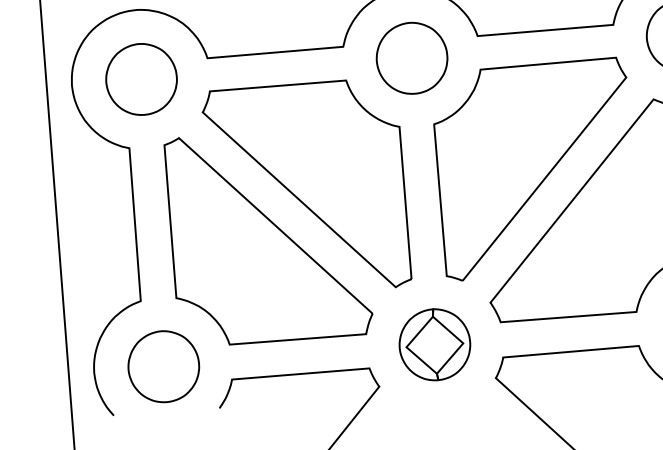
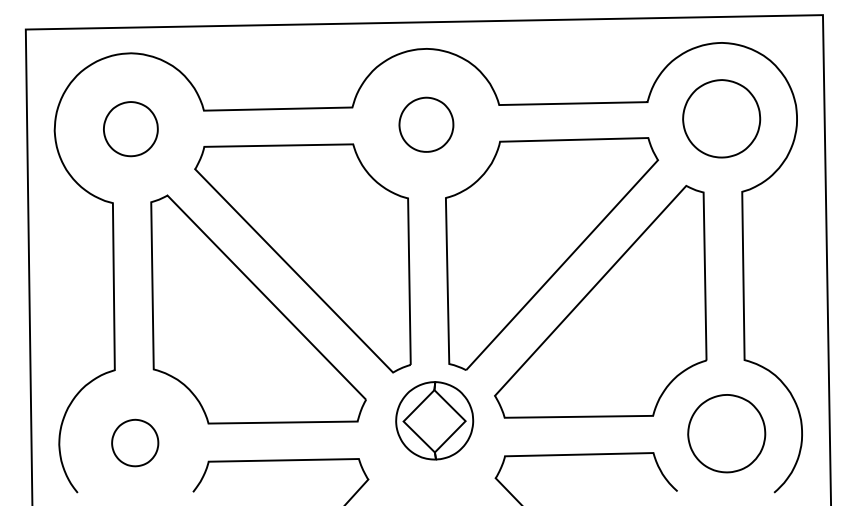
part: (412, 58) -> (426, 124), size x0.7
part: (141, 78) -> (130, 128), size x0.7
part: (434, 344) -> (434, 420), moved
part: (162, 366) -> (134, 442), size x0.6

